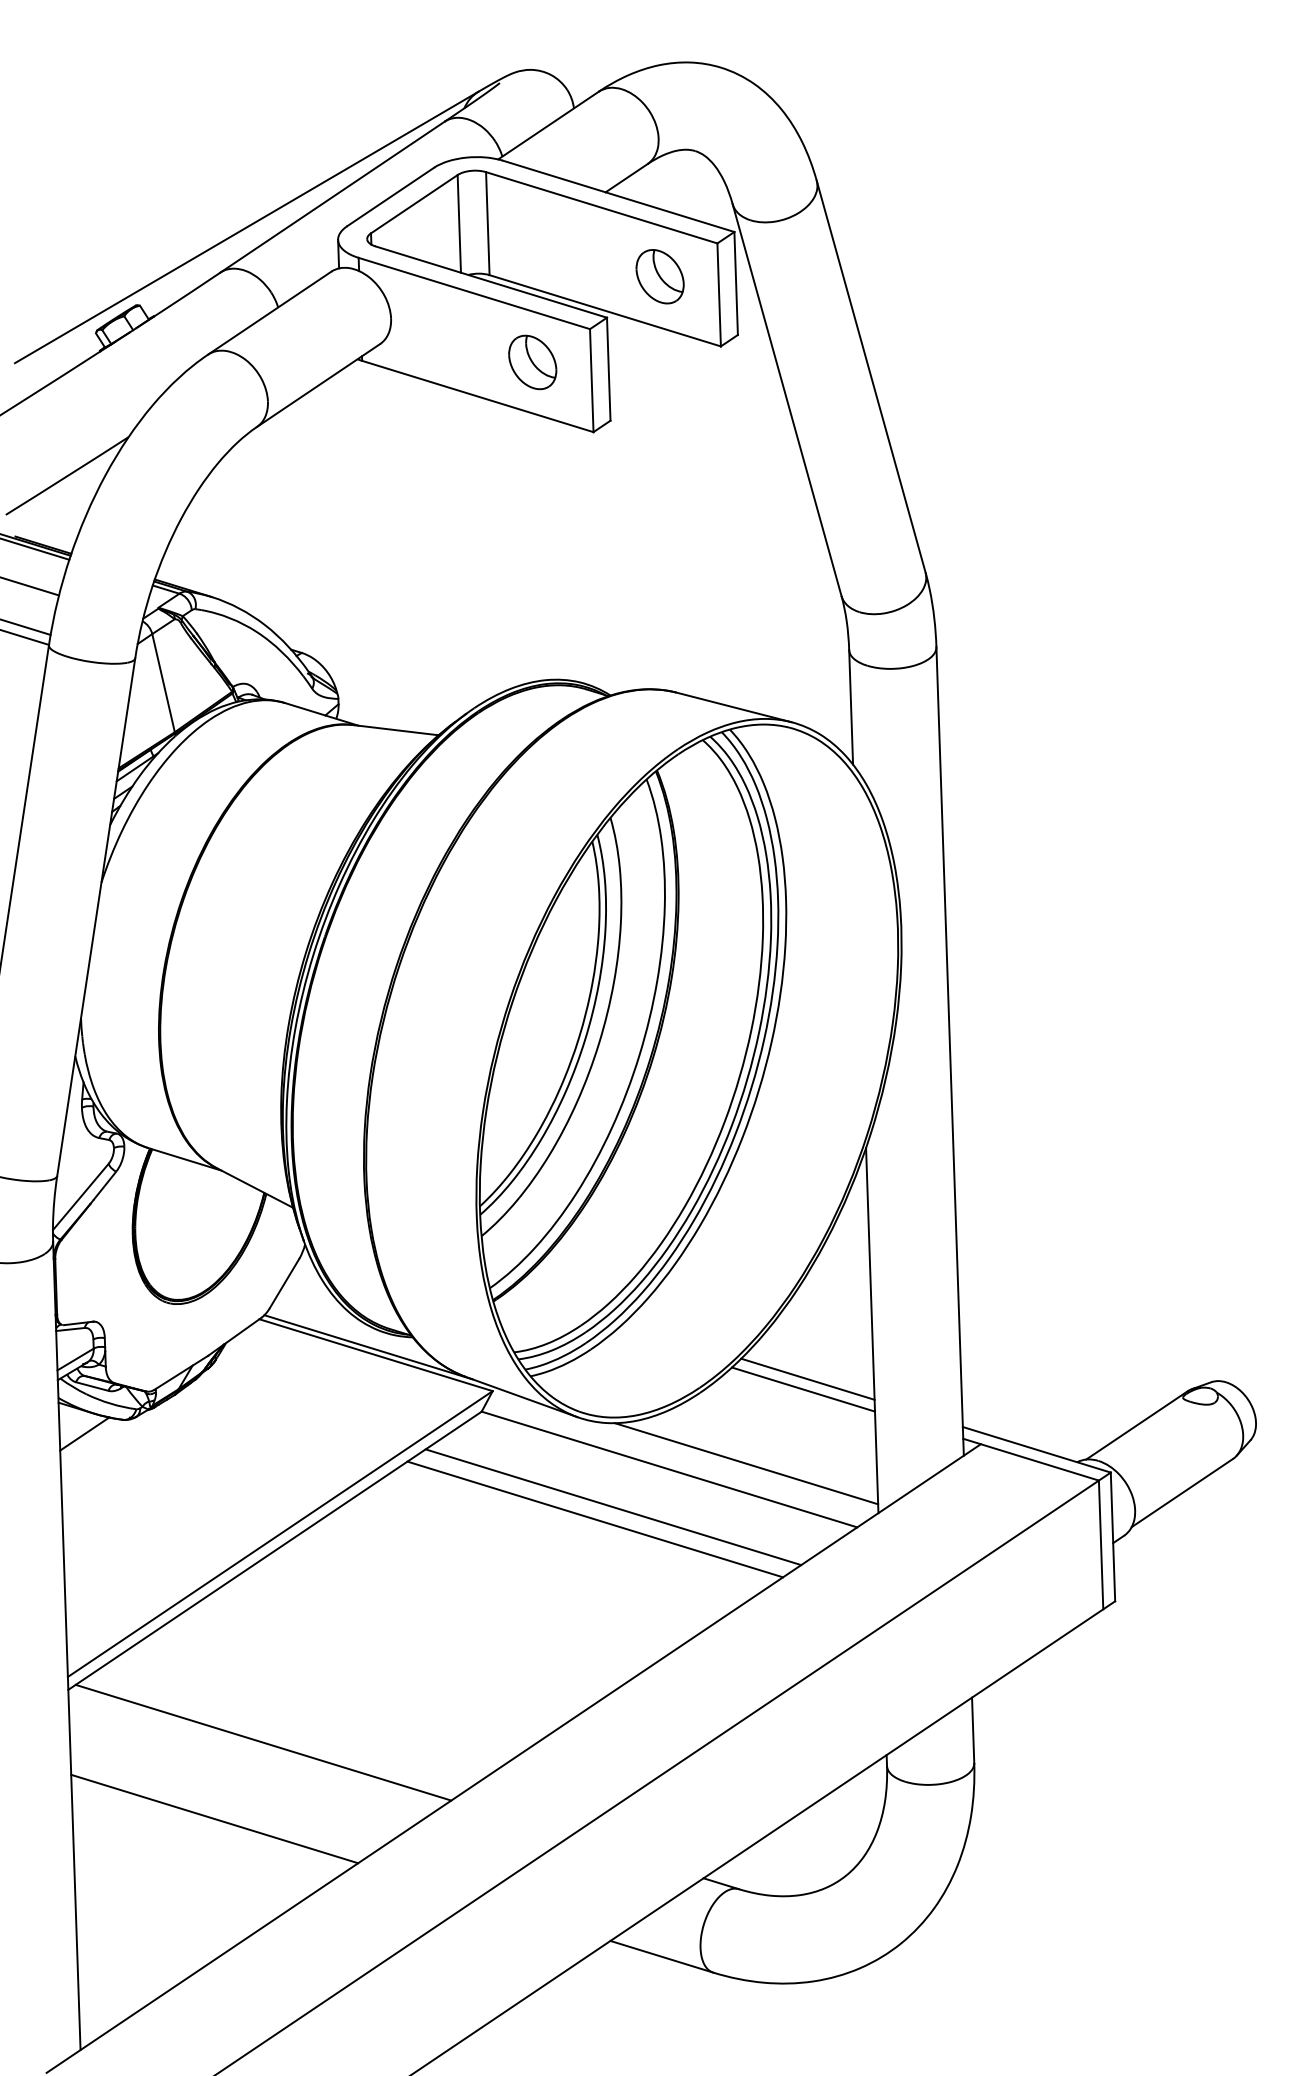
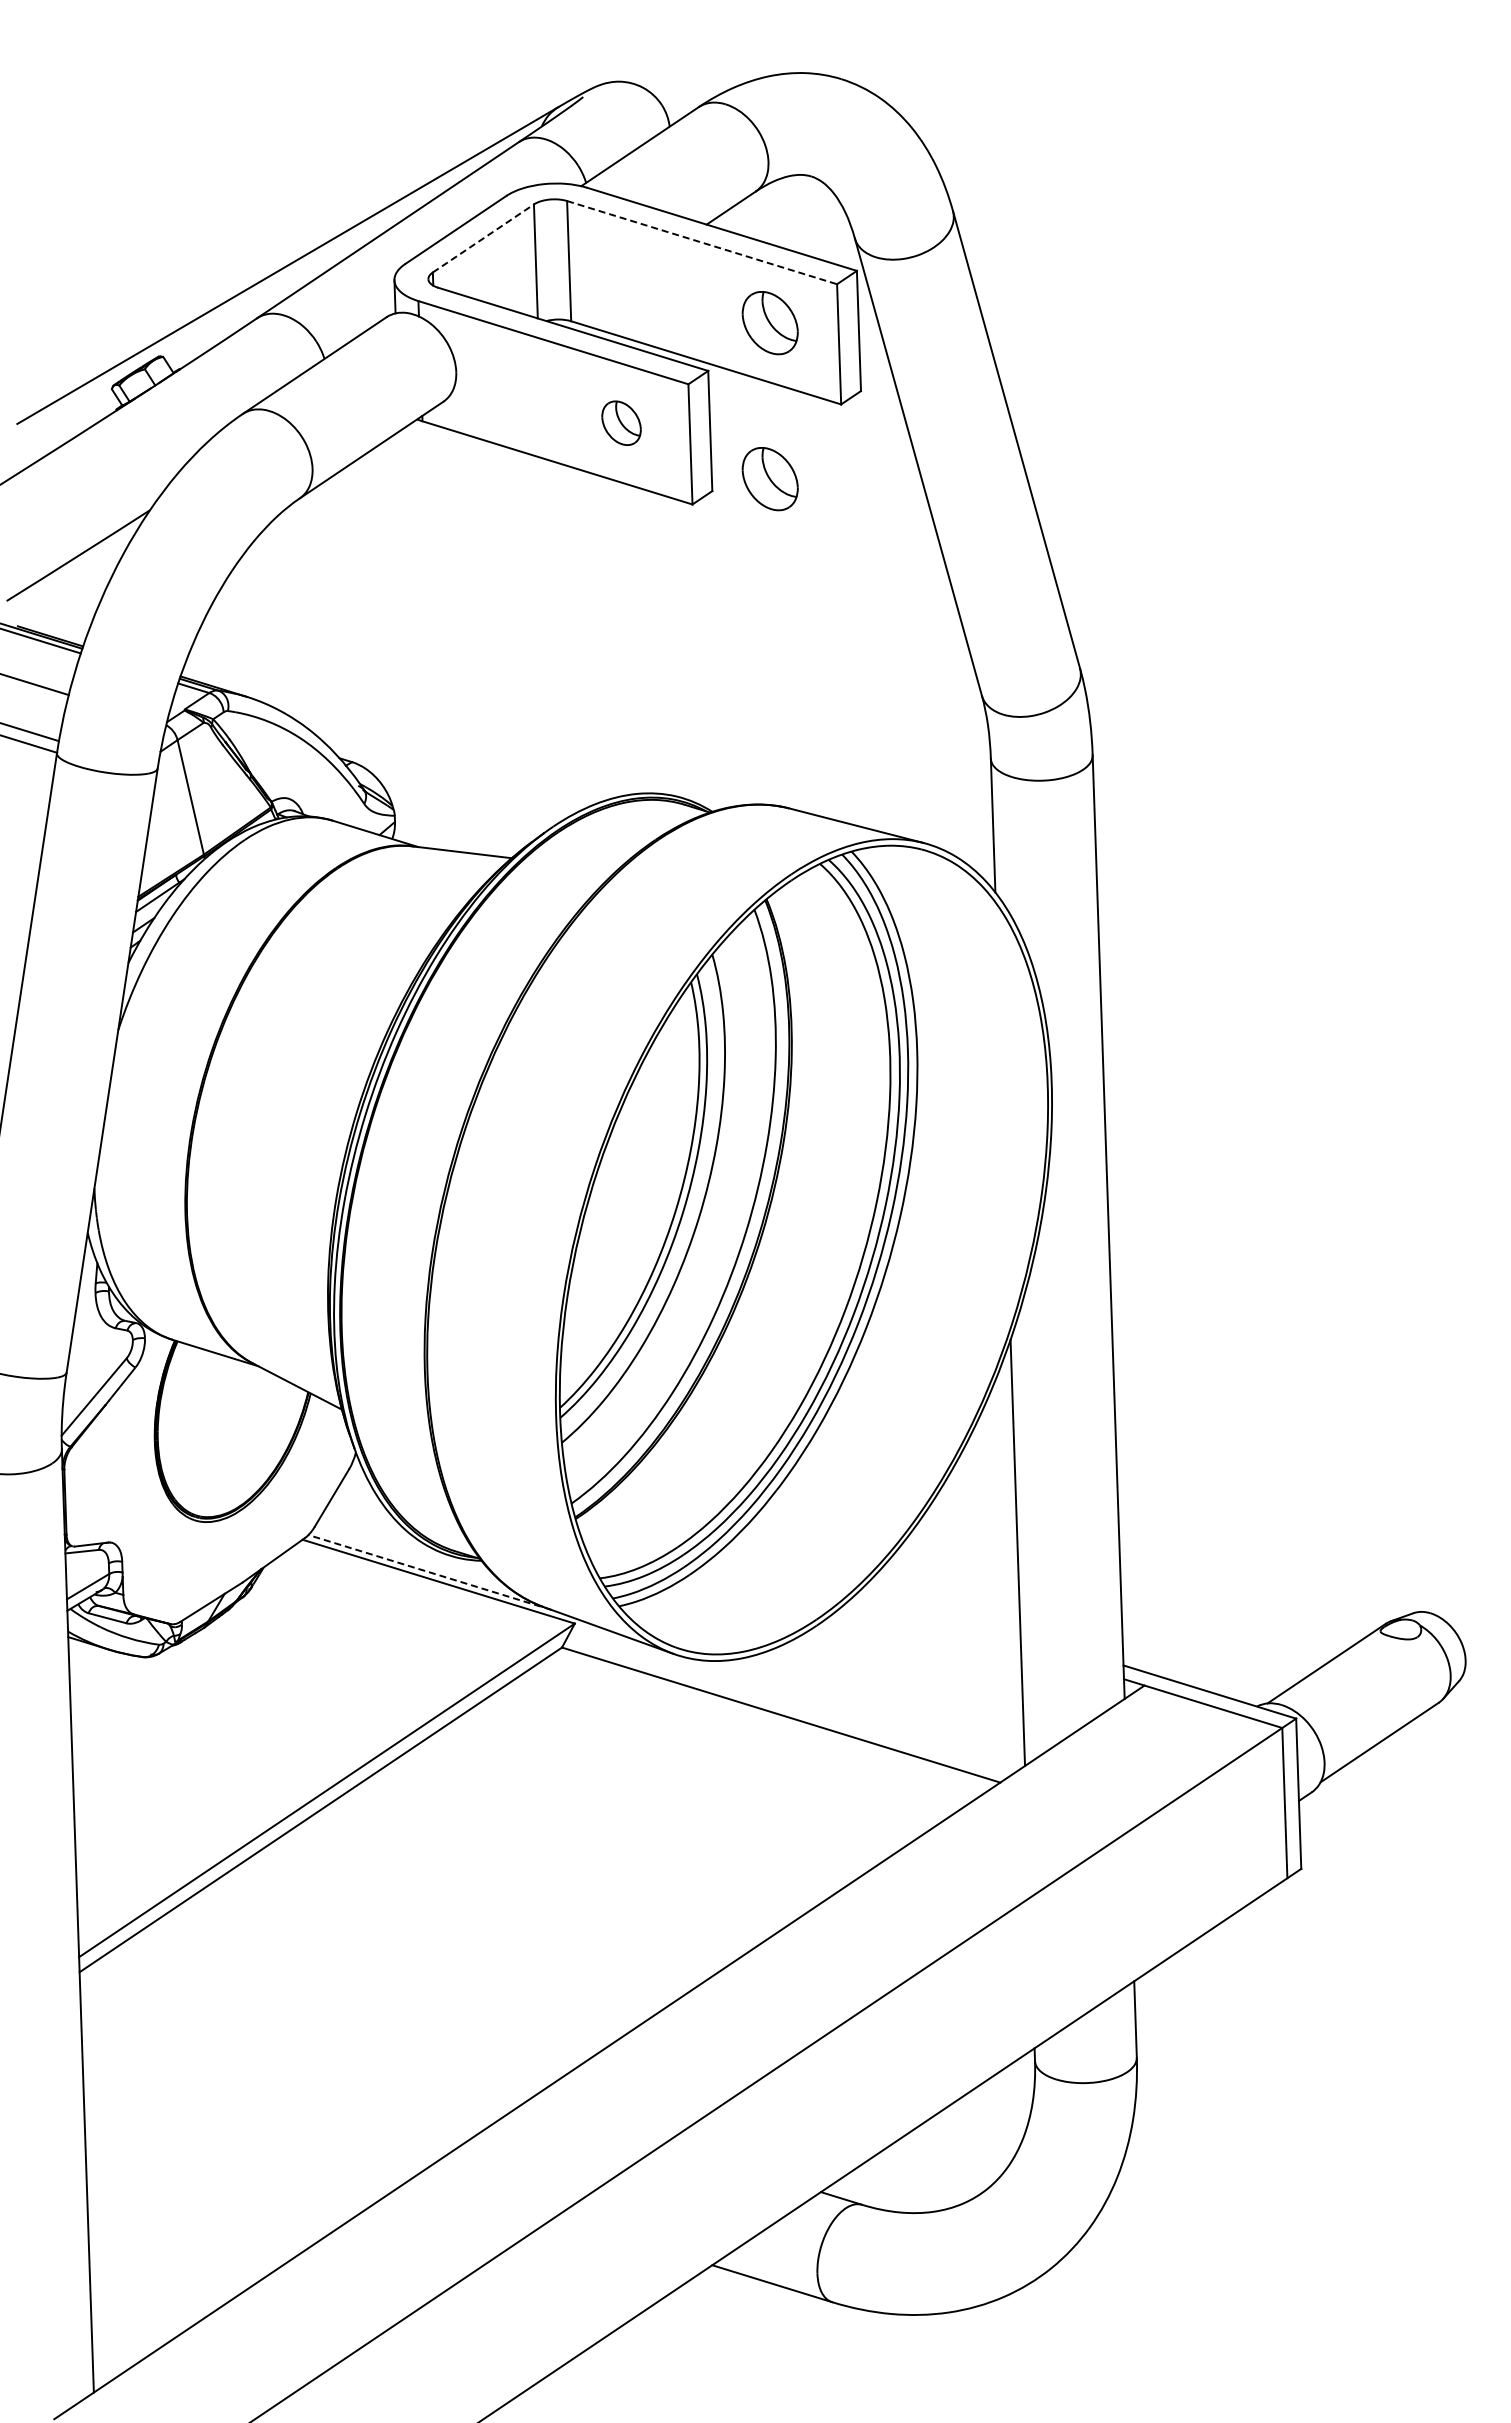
line: (414, 204) -> (483, 238), solid -> dashed
line: (602, 207) -> (702, 242), solid -> dashed
part: (532, 362) -> (621, 423), size x0.7
part: (659, 410) -> (769, 479), added
line: (368, 1347) -> (429, 1572), solid -> dashed
line: (807, 1379) -> (942, 1609), removed
line: (803, 1389) -> (937, 1621), removed
line: (84, 1433) -> (98, 1673), removed
line: (746, 1463) -> (870, 1708), removed
line: (613, 1506) -> (715, 1758), removed
line: (595, 1518) -> (694, 1772), removed
line: (263, 1742) -> (307, 2033), removed
line: (213, 1818) -> (249, 2122), removed

